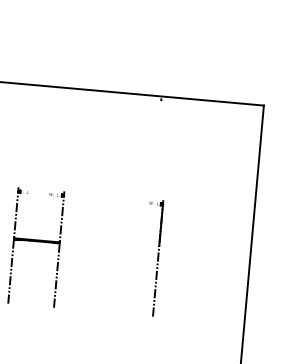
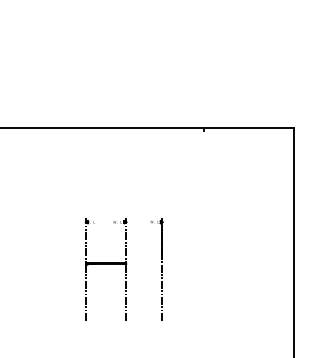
part: (151, 257) -> (156, 269), moved

